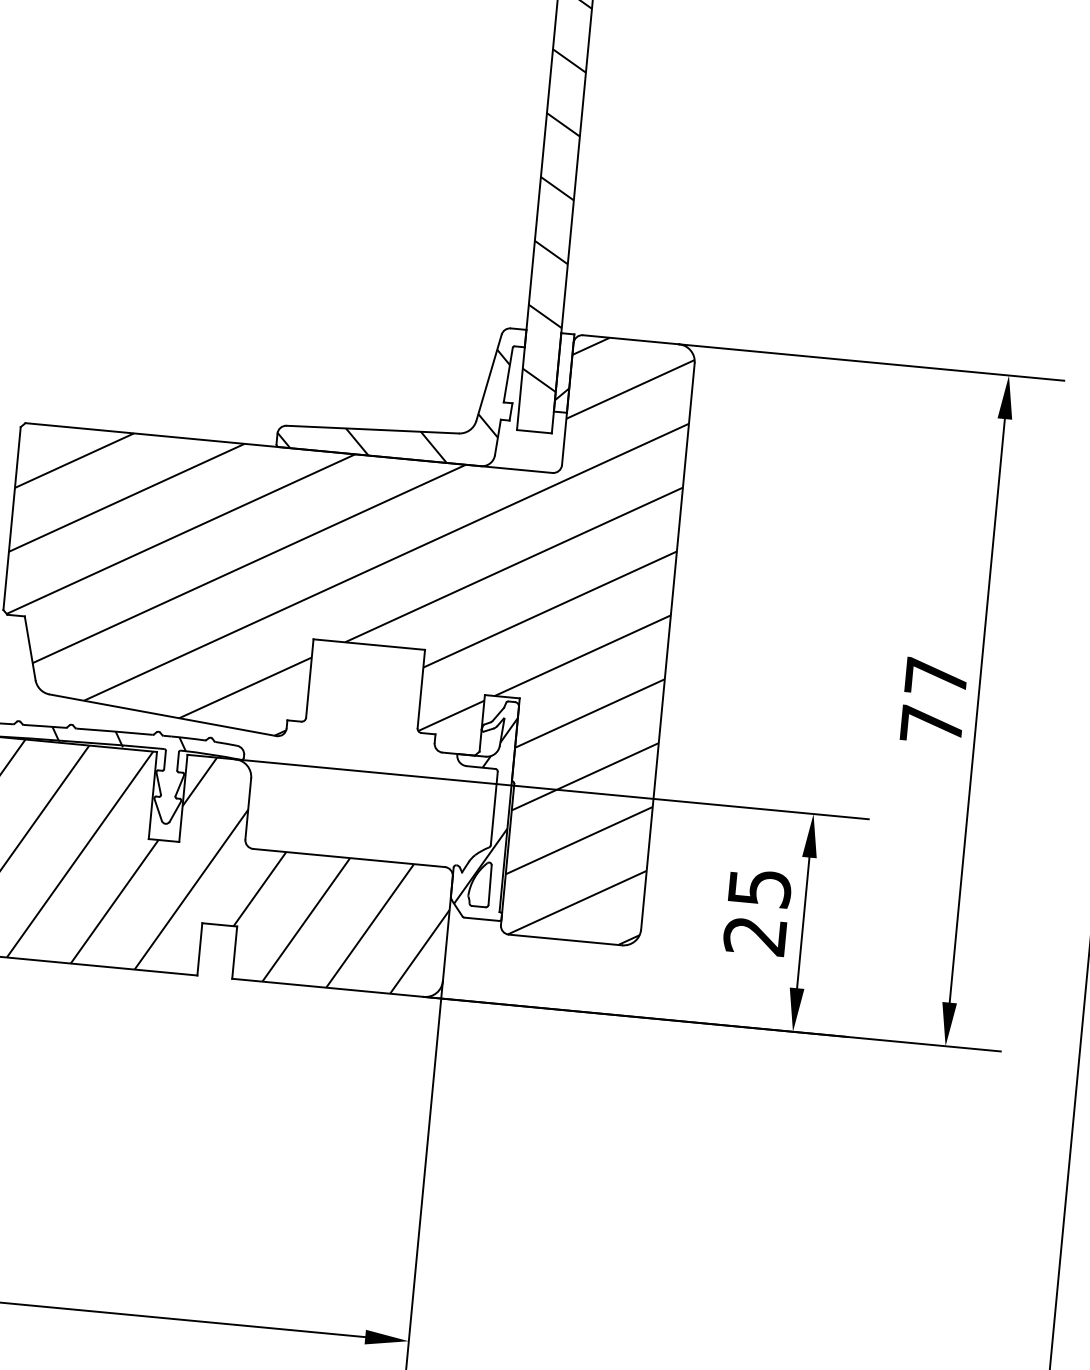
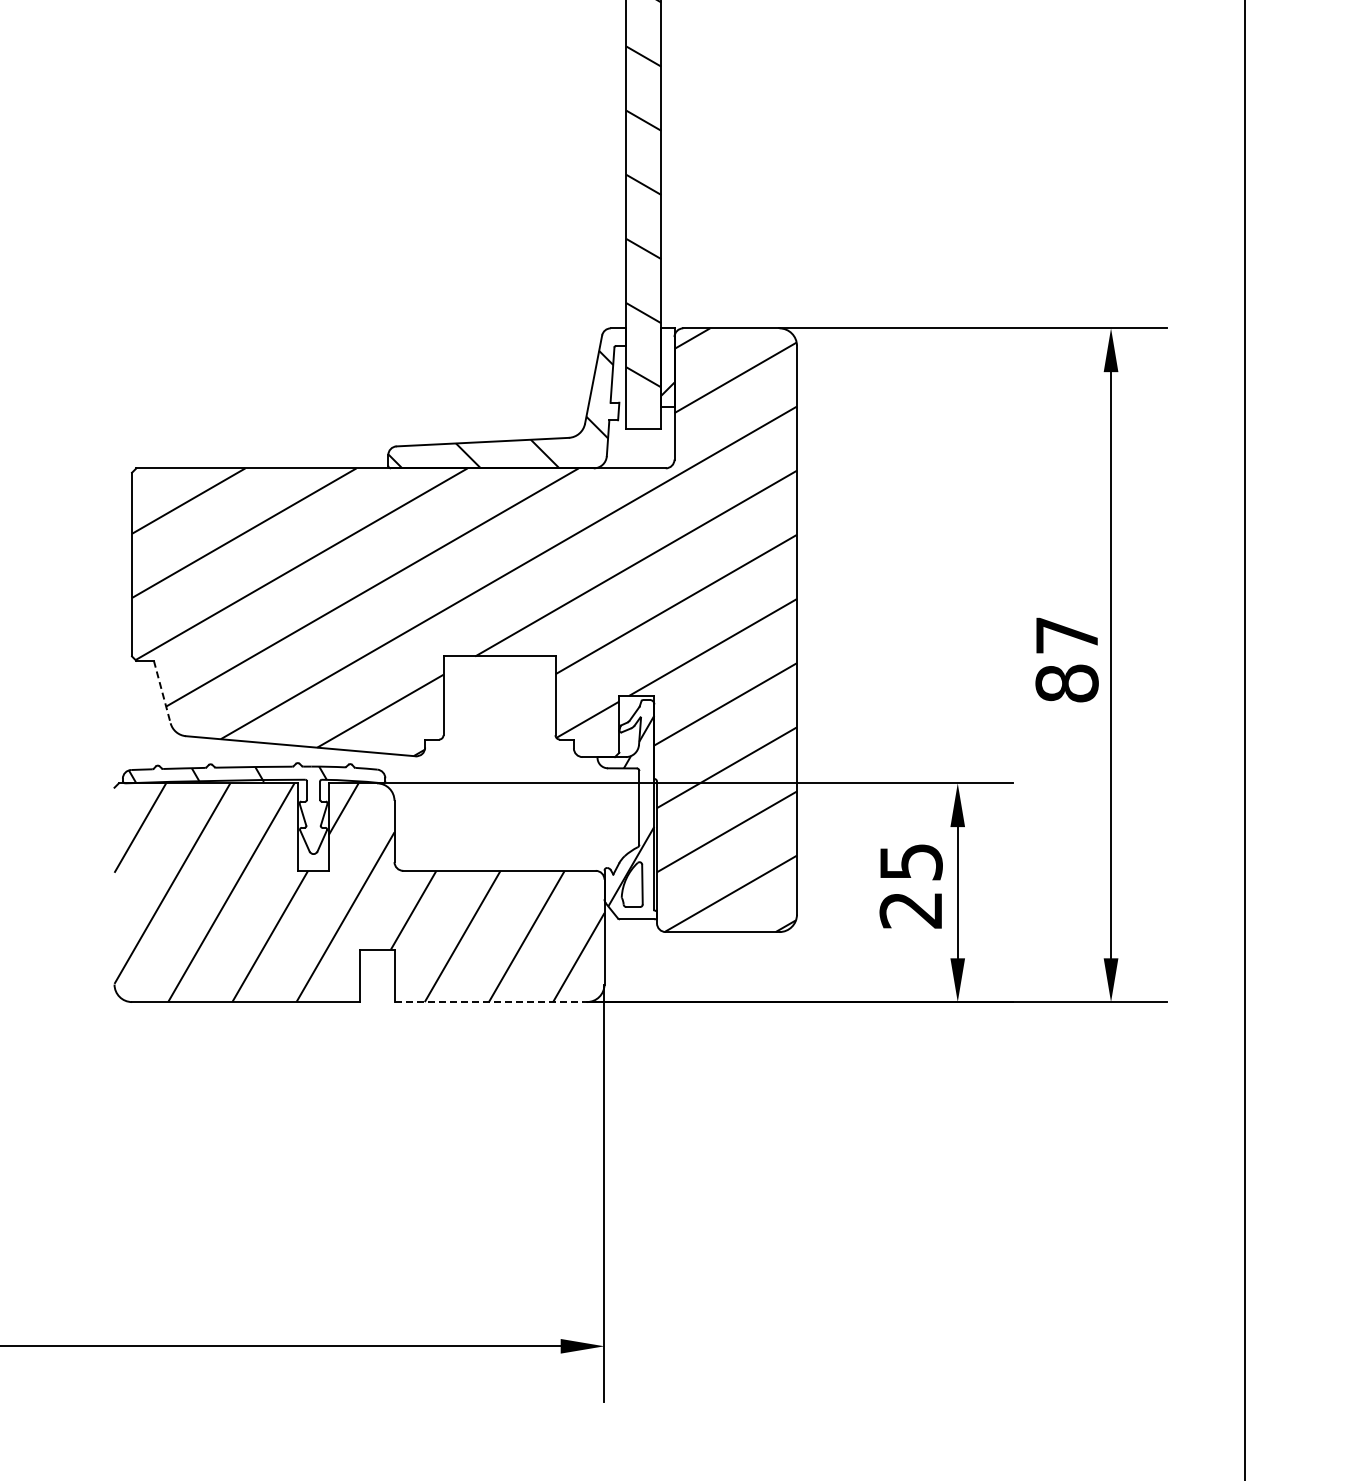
line: (30, 648) -> (162, 692), solid -> dashed
text: (931, 724) -> (1066, 683), 77 -> 87
line: (328, 988) -> (491, 1002), solid -> dashed

